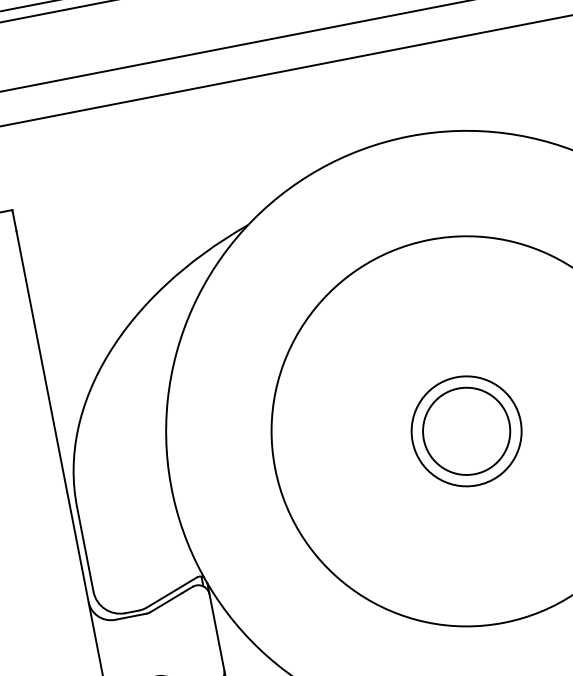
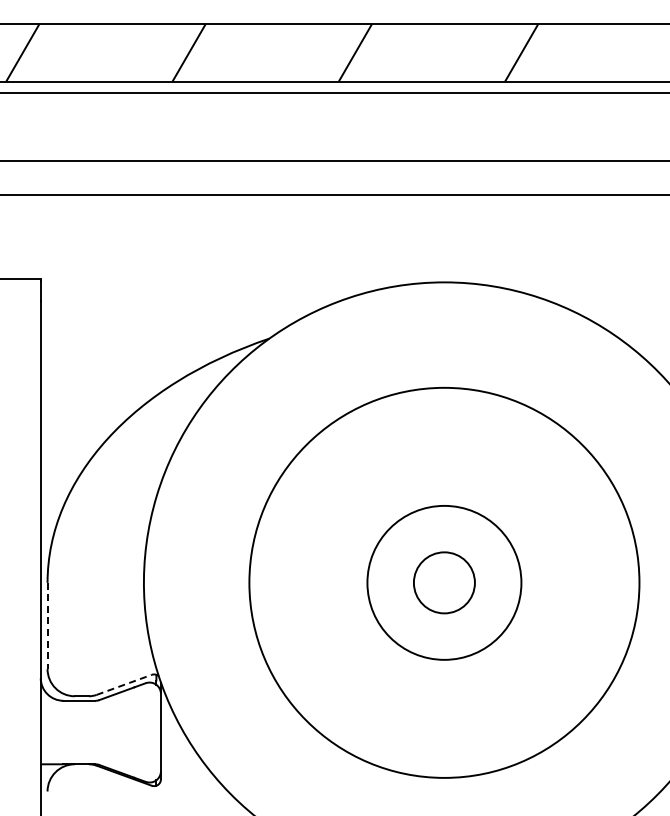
circle: (466, 430) -> (444, 582), size x0.7
circle: (466, 430) -> (444, 582), size x1.4
line: (85, 549) -> (47, 626), solid -> dashed
line: (171, 592) -> (124, 684), solid -> dashed

